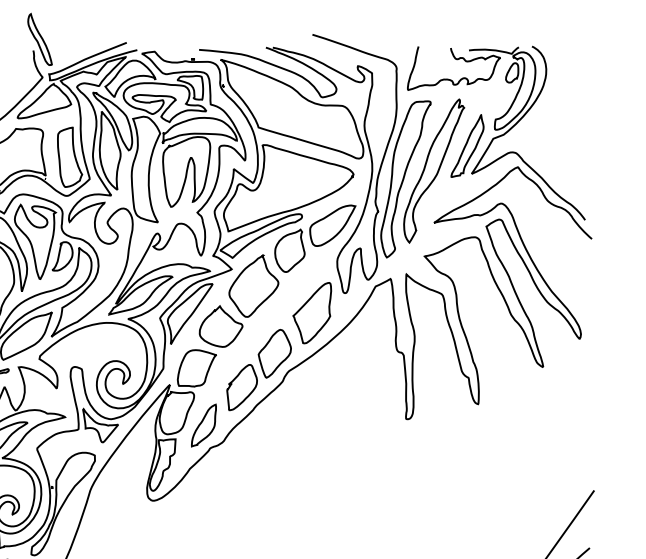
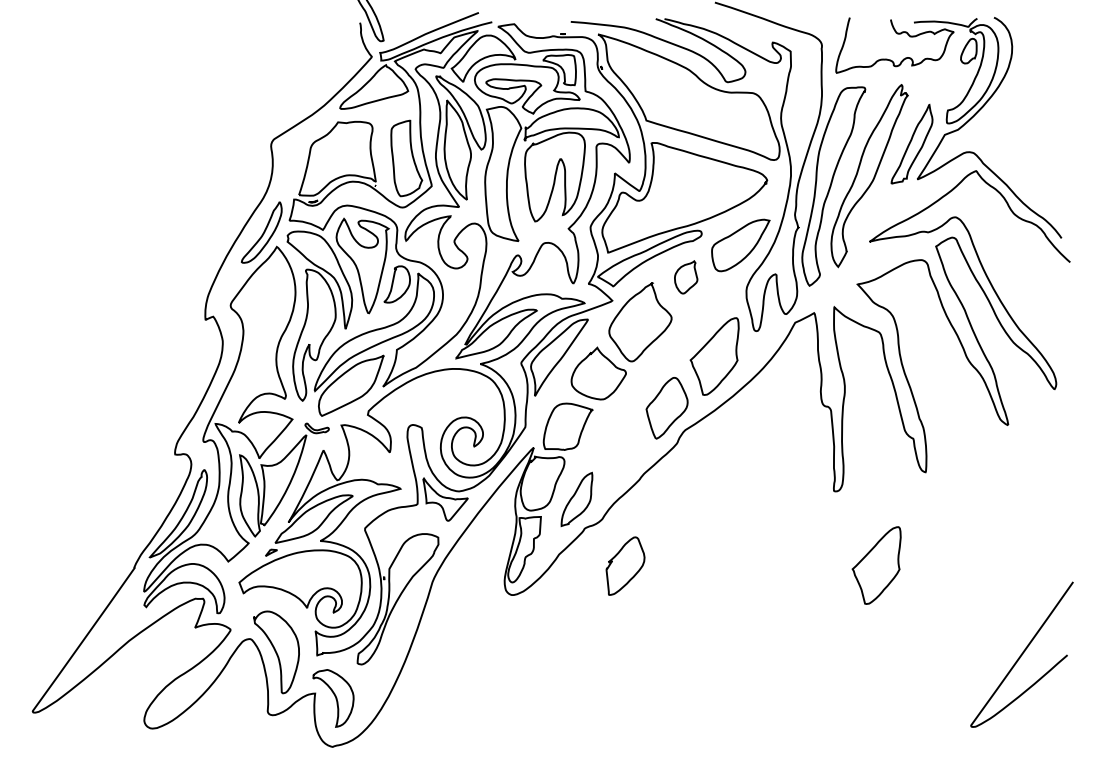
part: (289, 250) -> (685, 277), size x0.6
part: (242, 387) -> (625, 565), moved
part: (439, 477) -> (876, 565), added

